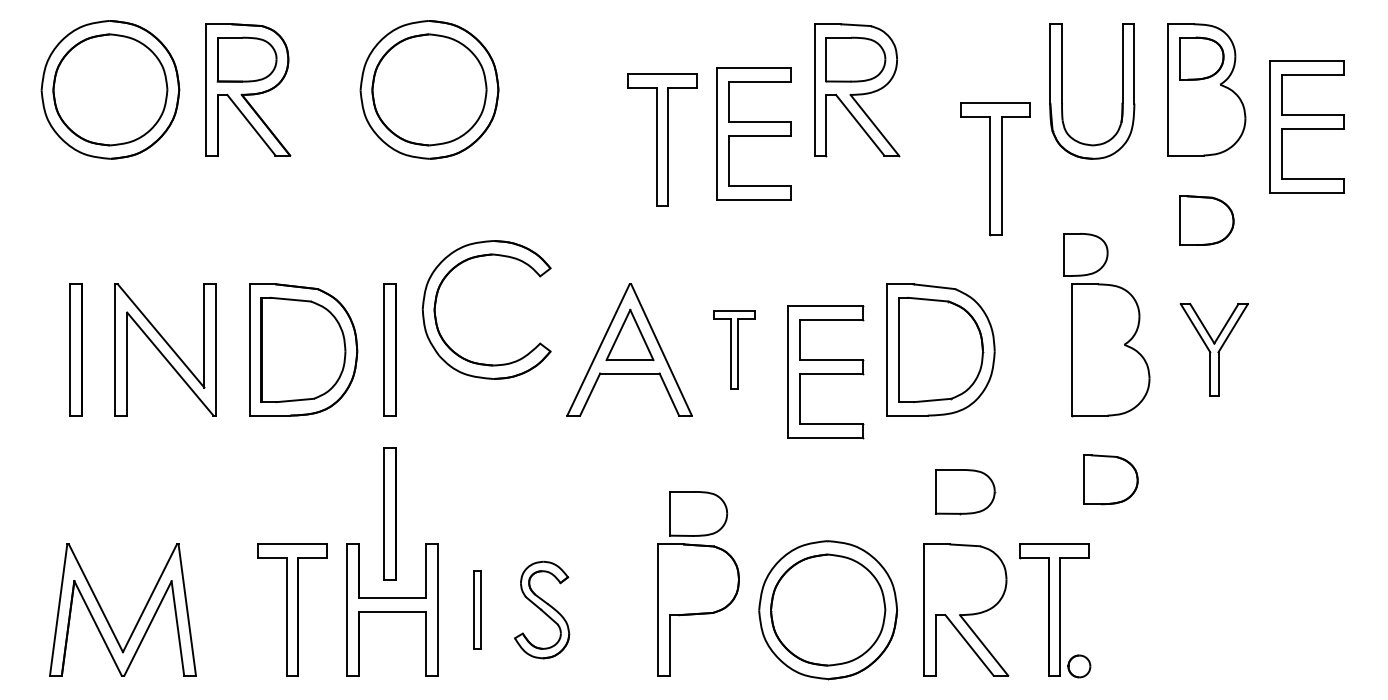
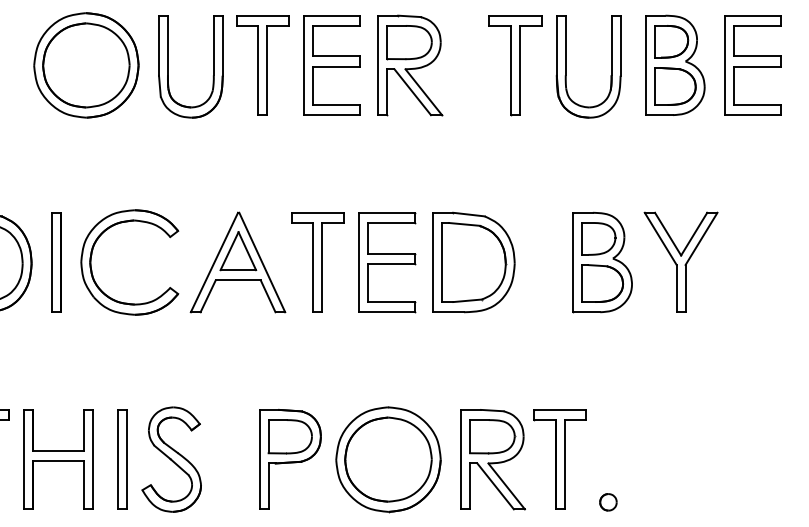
part: (537, 91) -> (168, 66), added
part: (1306, 126) -> (752, 65), moved
part: (753, 133) -> (331, 65), moved
part: (662, 139) -> (262, 65), moved
part: (995, 169) -> (515, 65), moved
part: (1206, 220) -> (675, 86), moved
part: (1085, 254) -> (598, 238), moved
part: (436, 304) -> (91, 258), moved
part: (734, 349) -> (317, 262), size x1.67
part: (1214, 349) -> (681, 262), size x1.43
part: (825, 372) -> (387, 262), moved
part: (1110, 479) -> (602, 283), moved
part: (965, 492) -> (492, 437), moved
part: (389, 513) -> (56, 386), removed
part: (698, 513) -> (290, 436), moved
part: (477, 609) -> (122, 459), size x1.67
part: (541, 609) -> (171, 459), size x1.43
part: (1079, 666) -> (608, 502), moved

